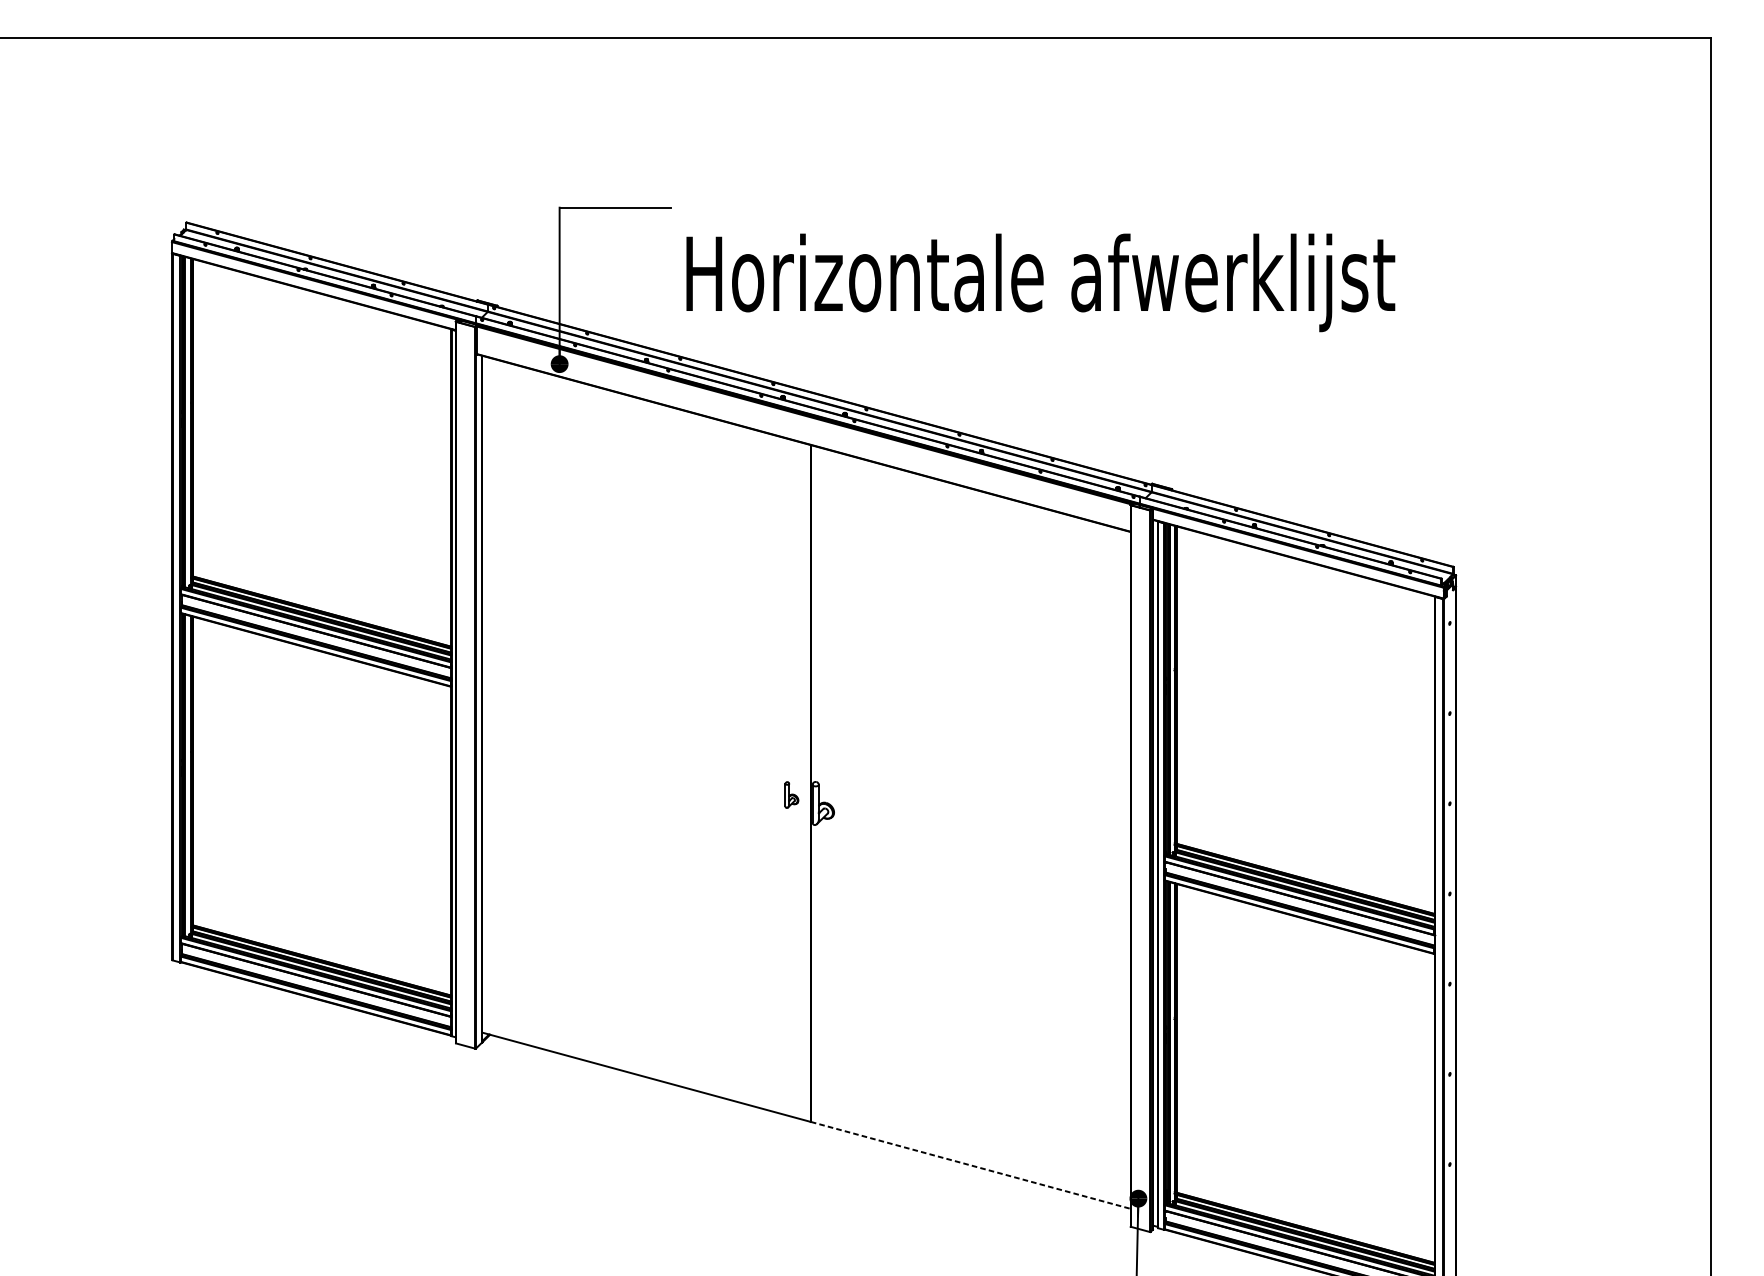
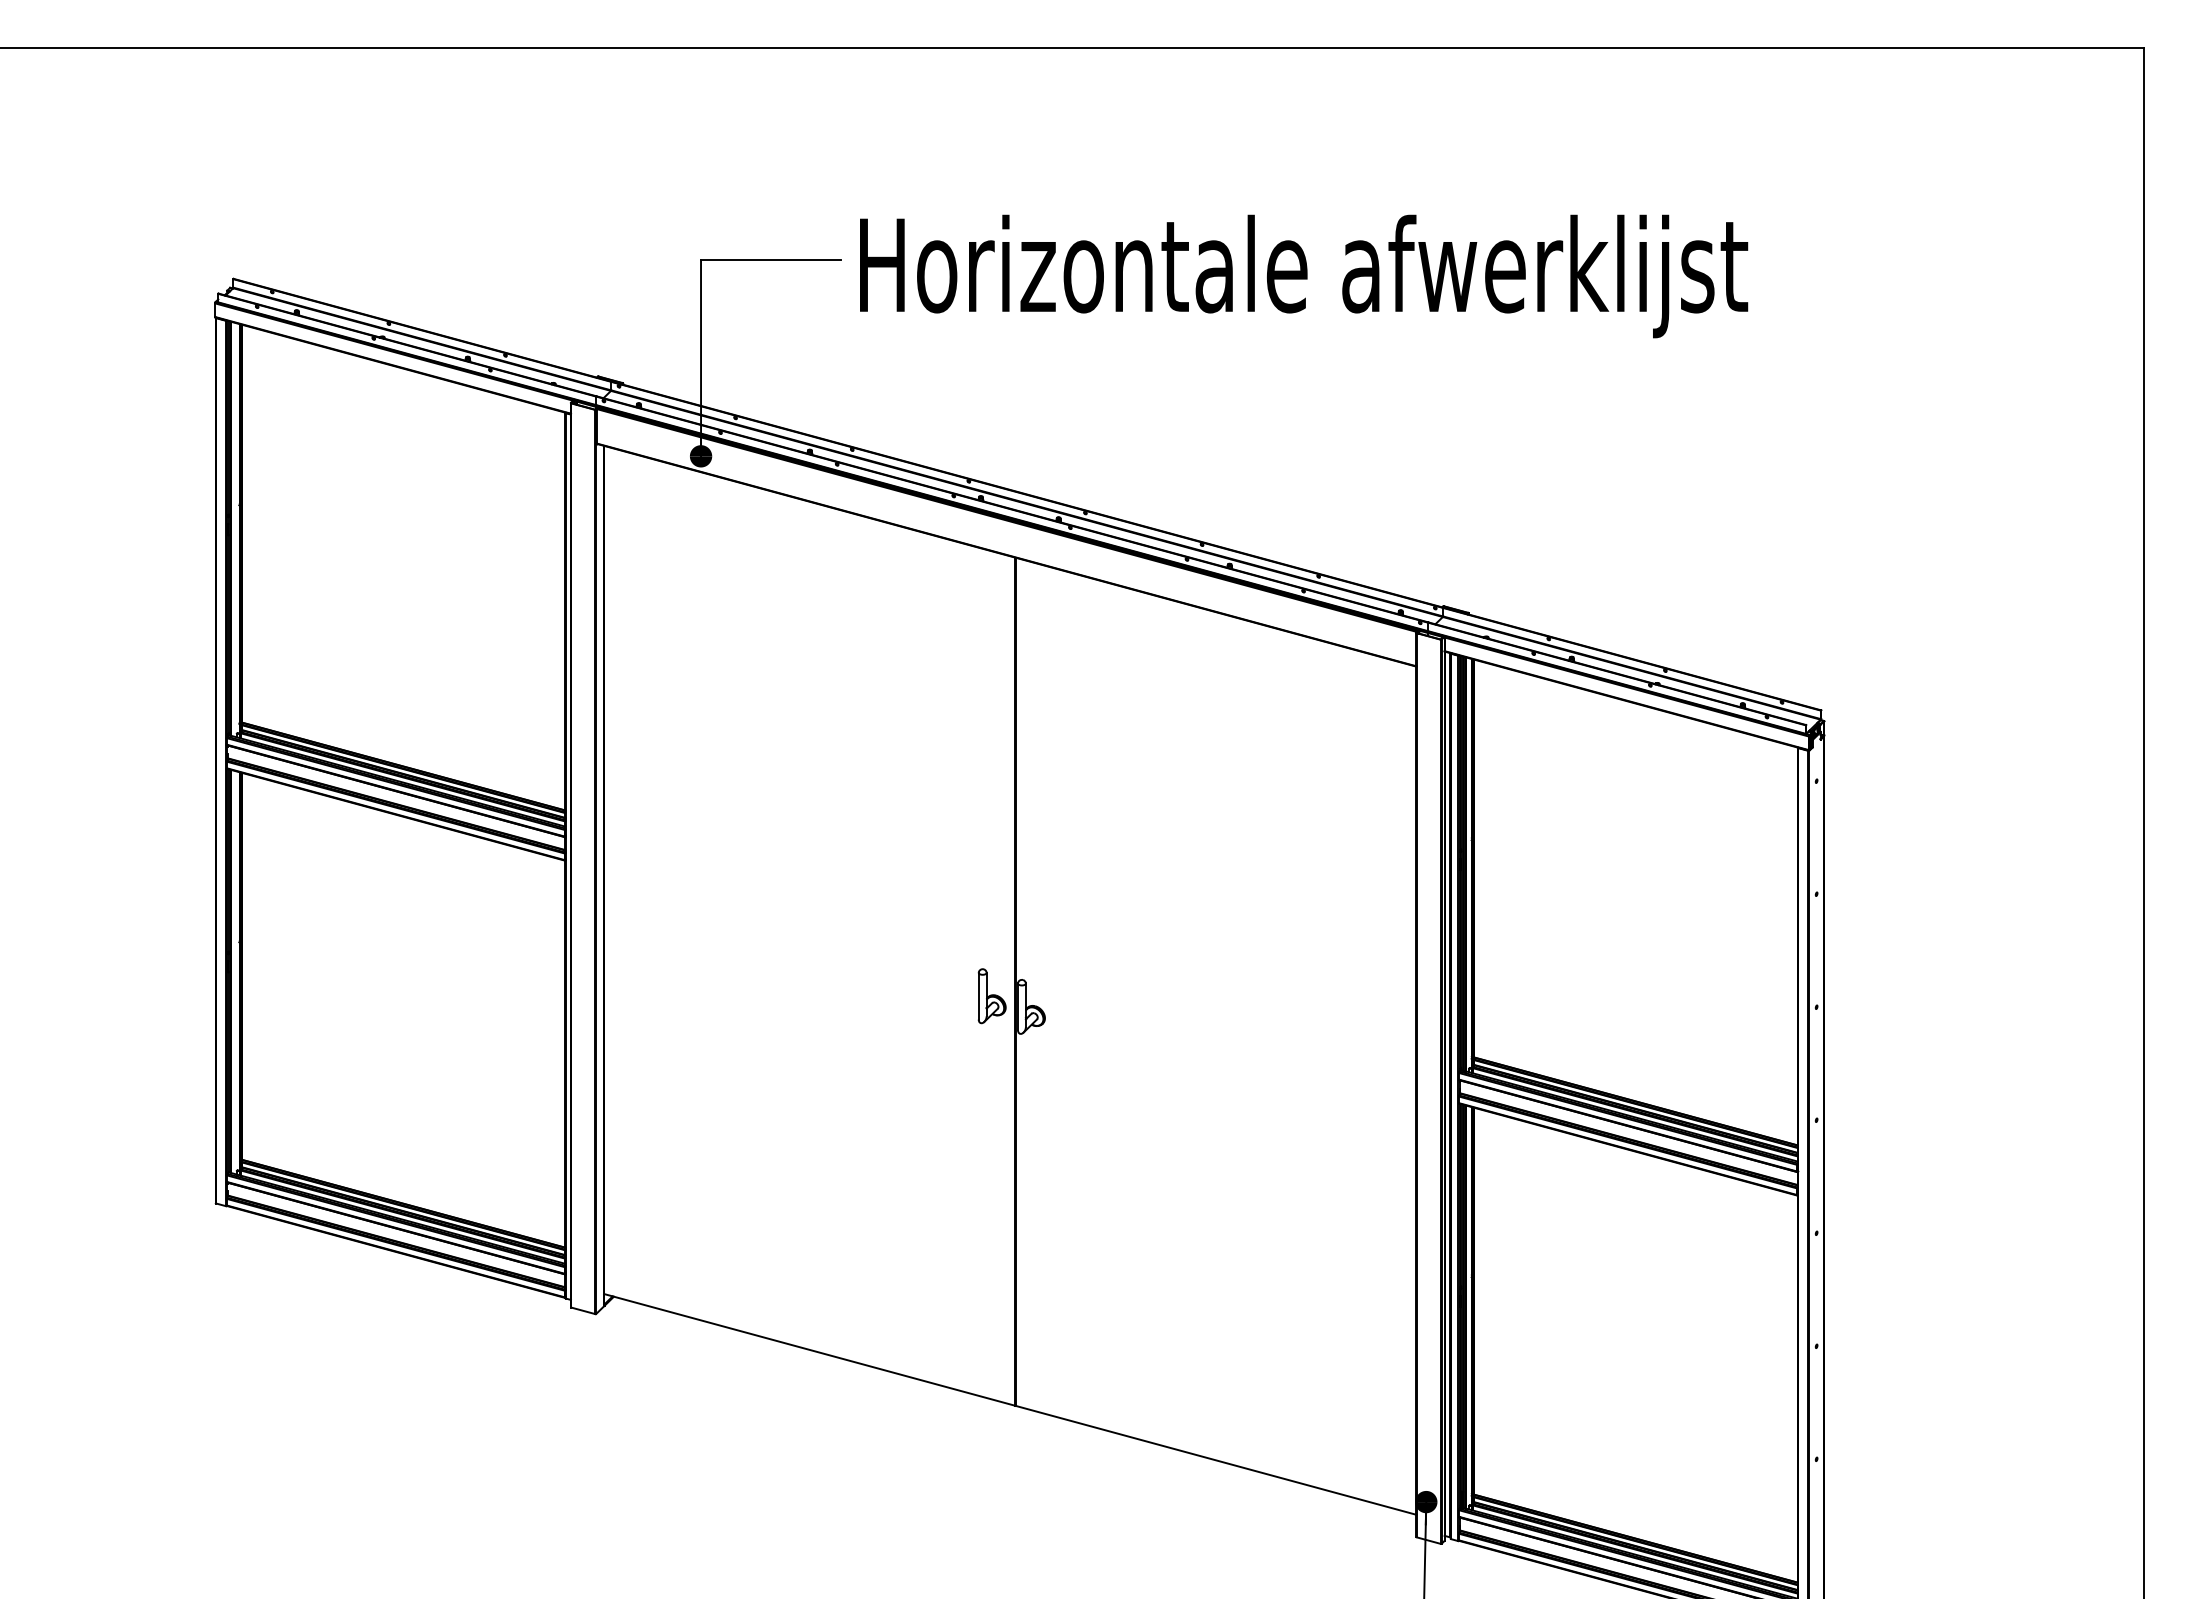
text: (1041, 282) -> (1304, 276), moved
part: (791, 795) -> (991, 996), size x1.67
line: (970, 1165) -> (1216, 1460), dashed -> solid

